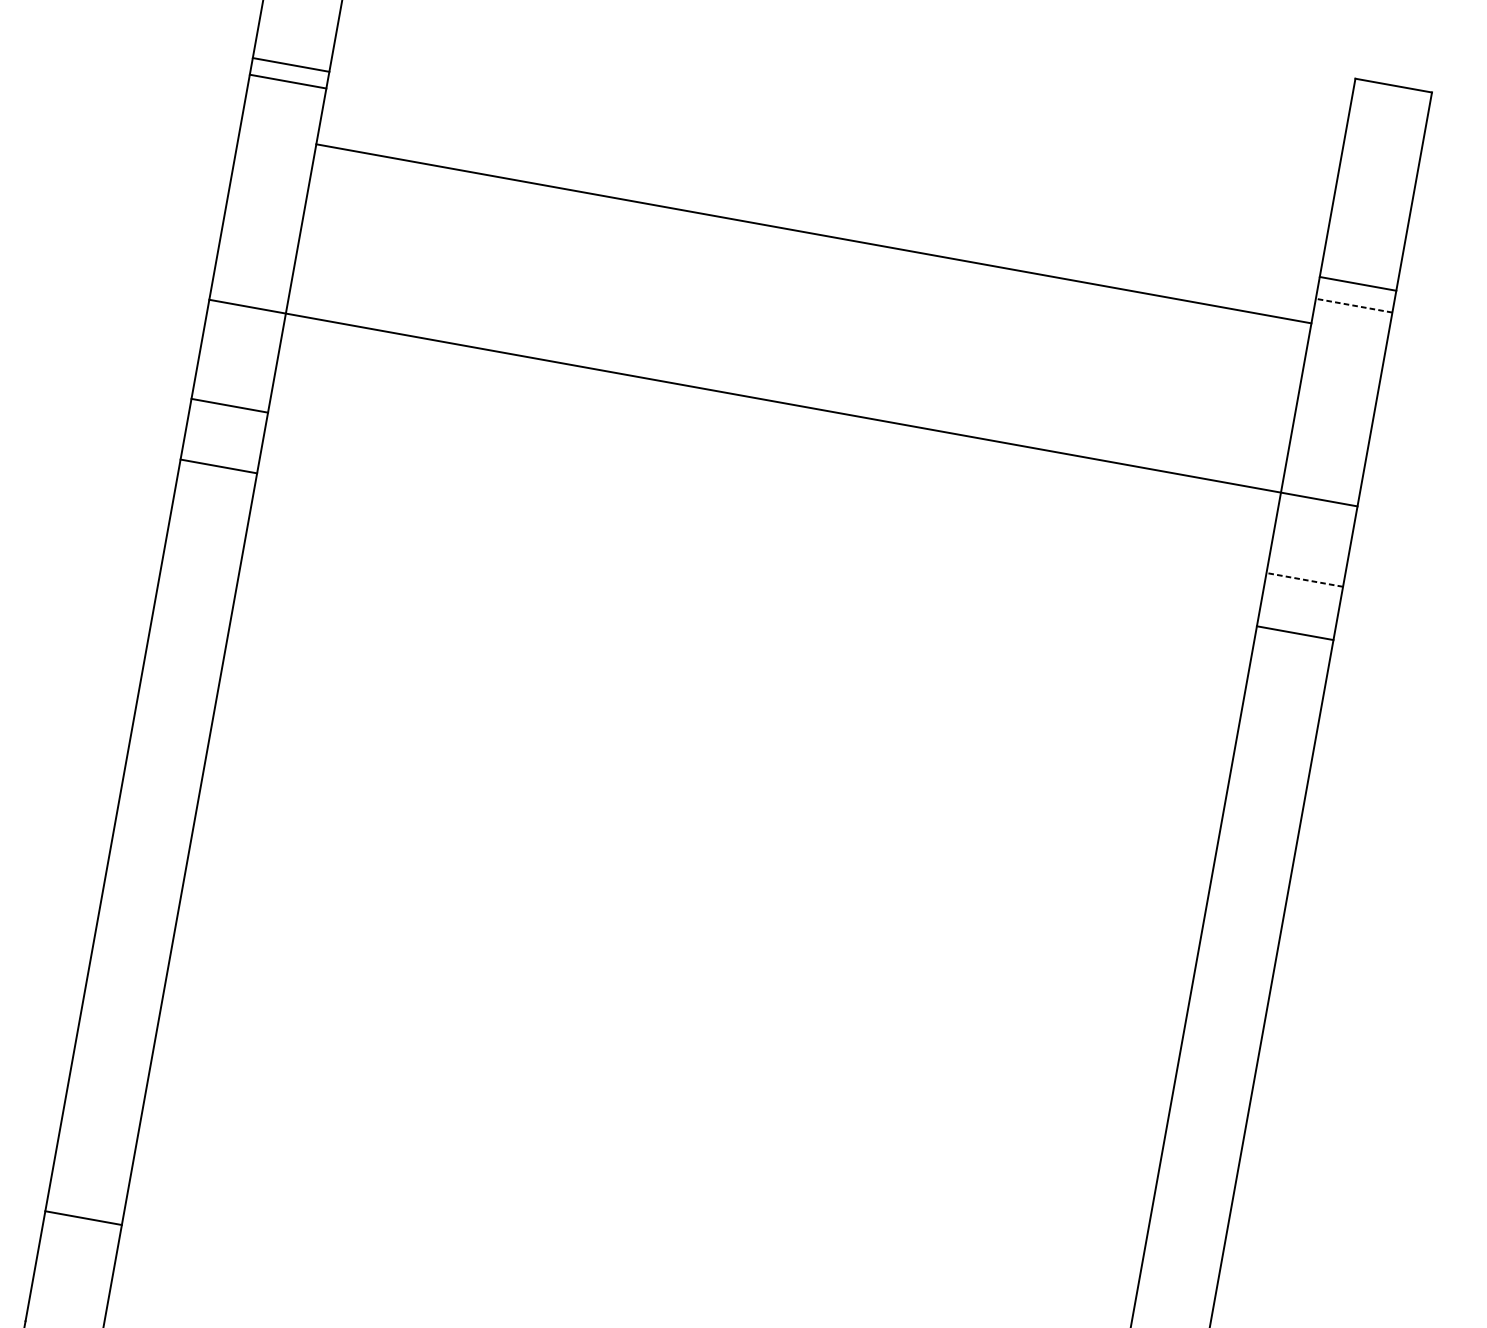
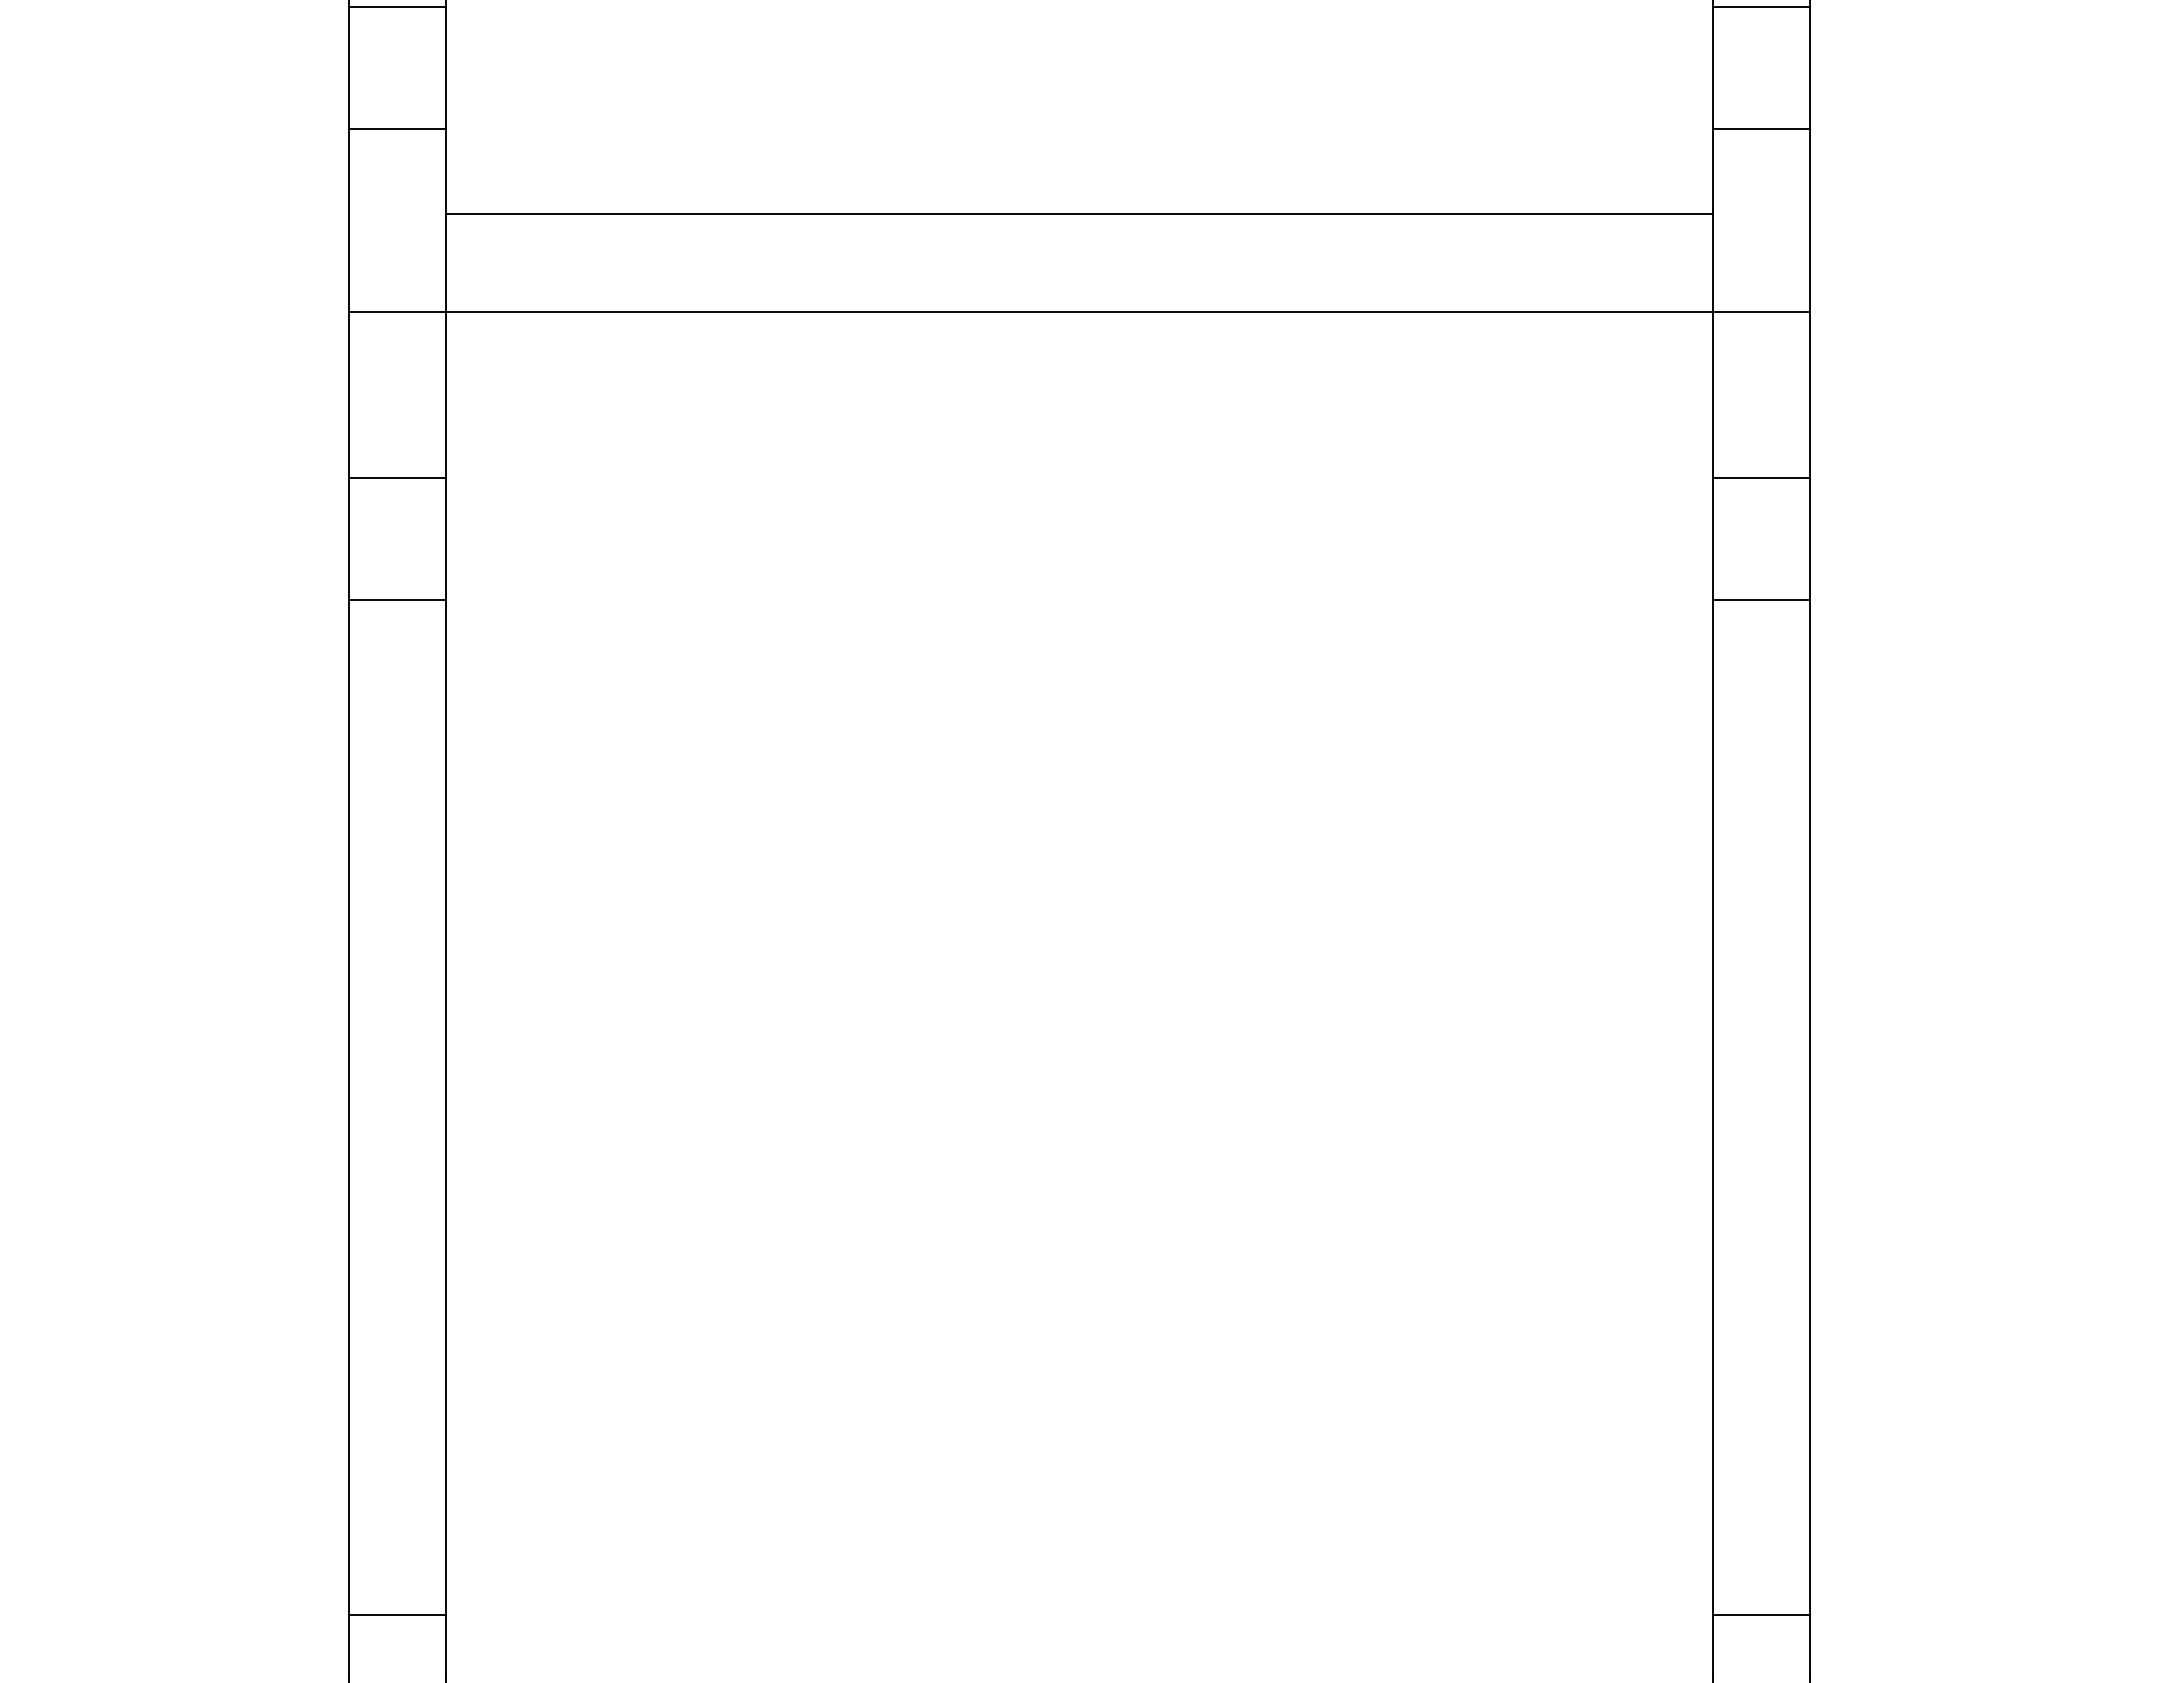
line: (290, 65) -> (397, 129), moved
line: (288, 81) -> (397, 7), moved
line: (813, 234) -> (1079, 214), moved
line: (1358, 284) -> (1761, 7), moved
line: (1354, 306) -> (1761, 129), dashed -> solid
line: (783, 402) -> (1079, 311), moved
line: (229, 405) -> (397, 599), moved
line: (218, 466) -> (397, 478), moved
line: (1304, 580) -> (1761, 478), dashed -> solid
line: (1295, 632) -> (1761, 599), moved
line: (83, 1218) -> (397, 1614), moved

